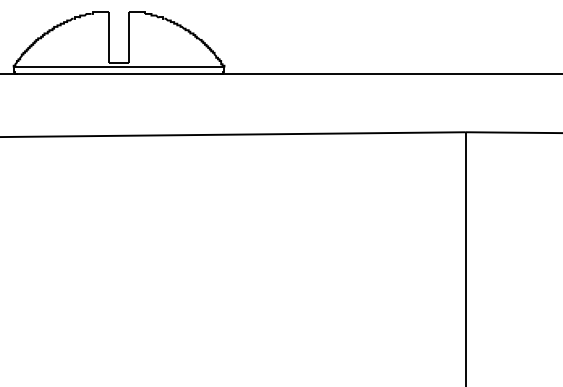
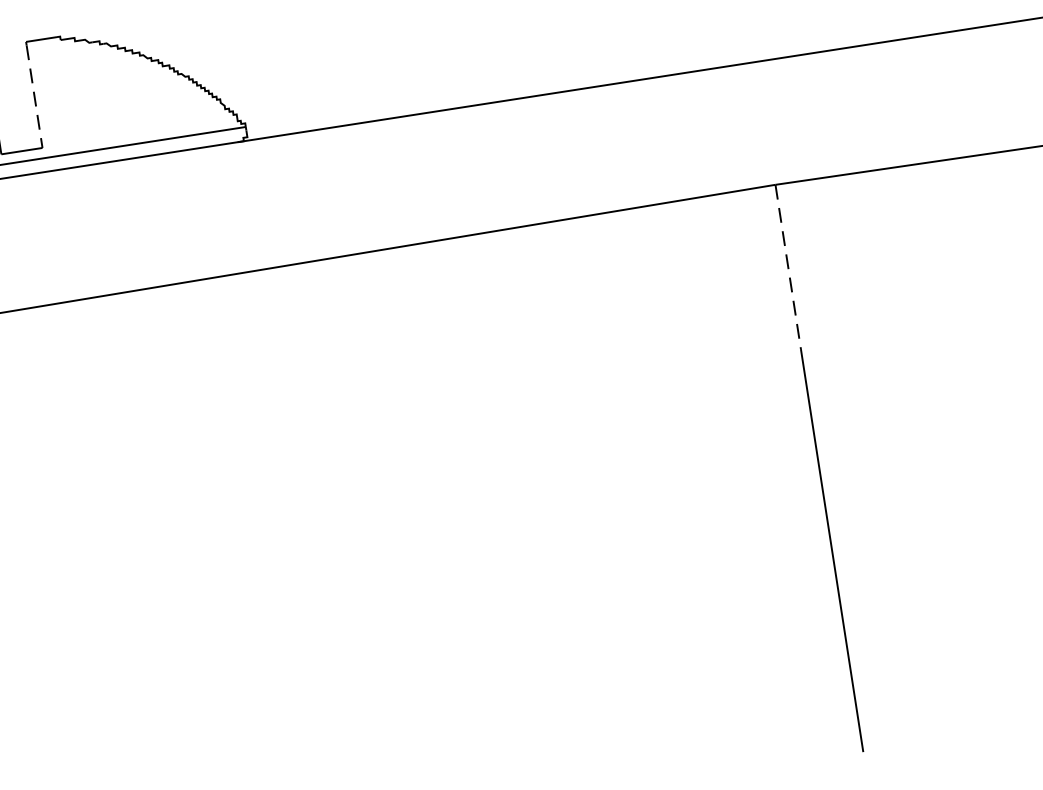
line: (128, 38) -> (34, 97), solid -> dashed
line: (465, 171) -> (788, 267), solid -> dashed

